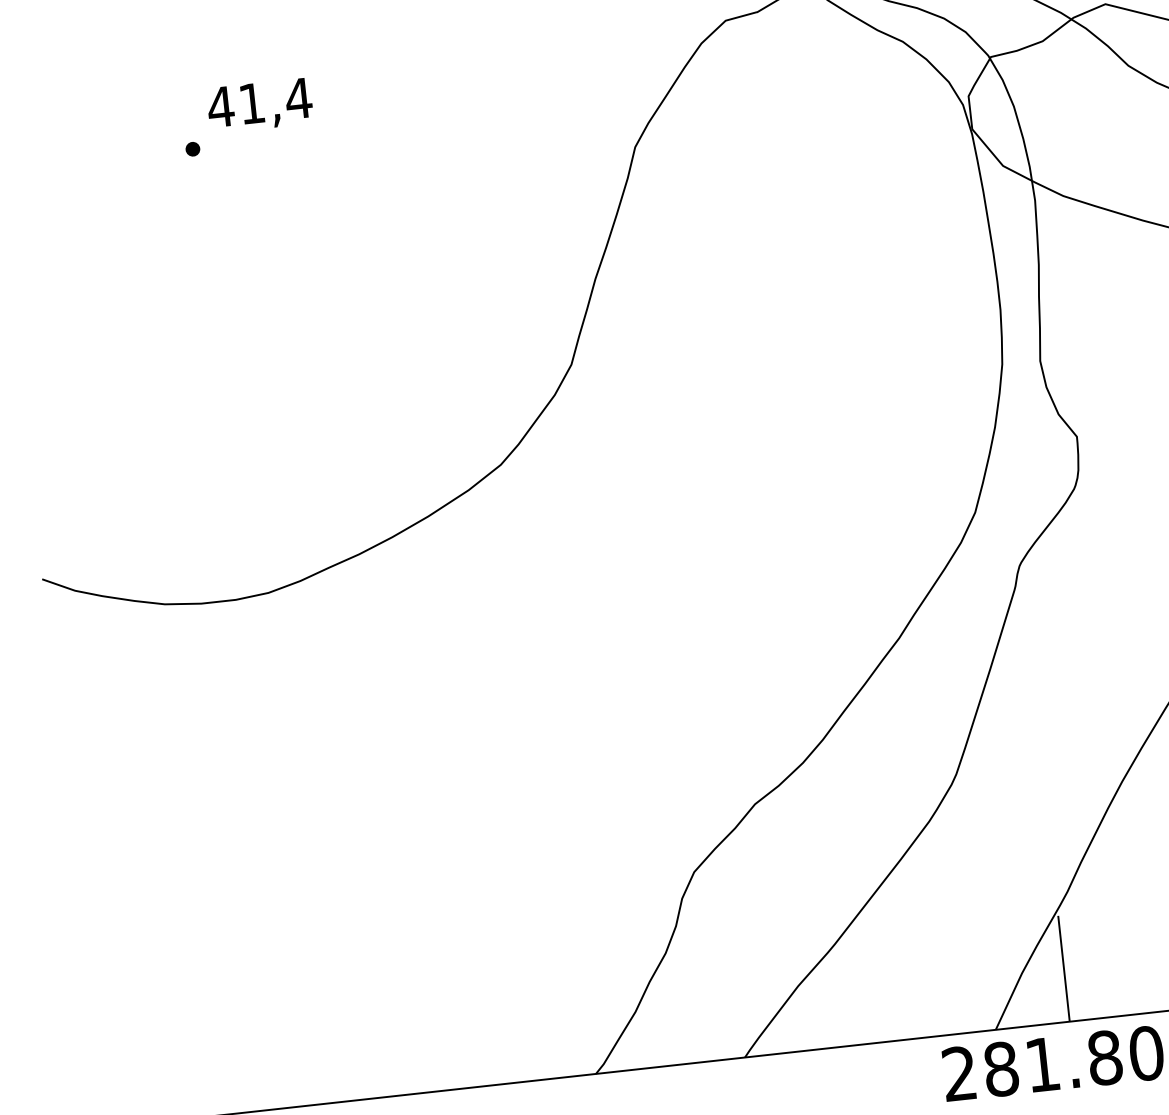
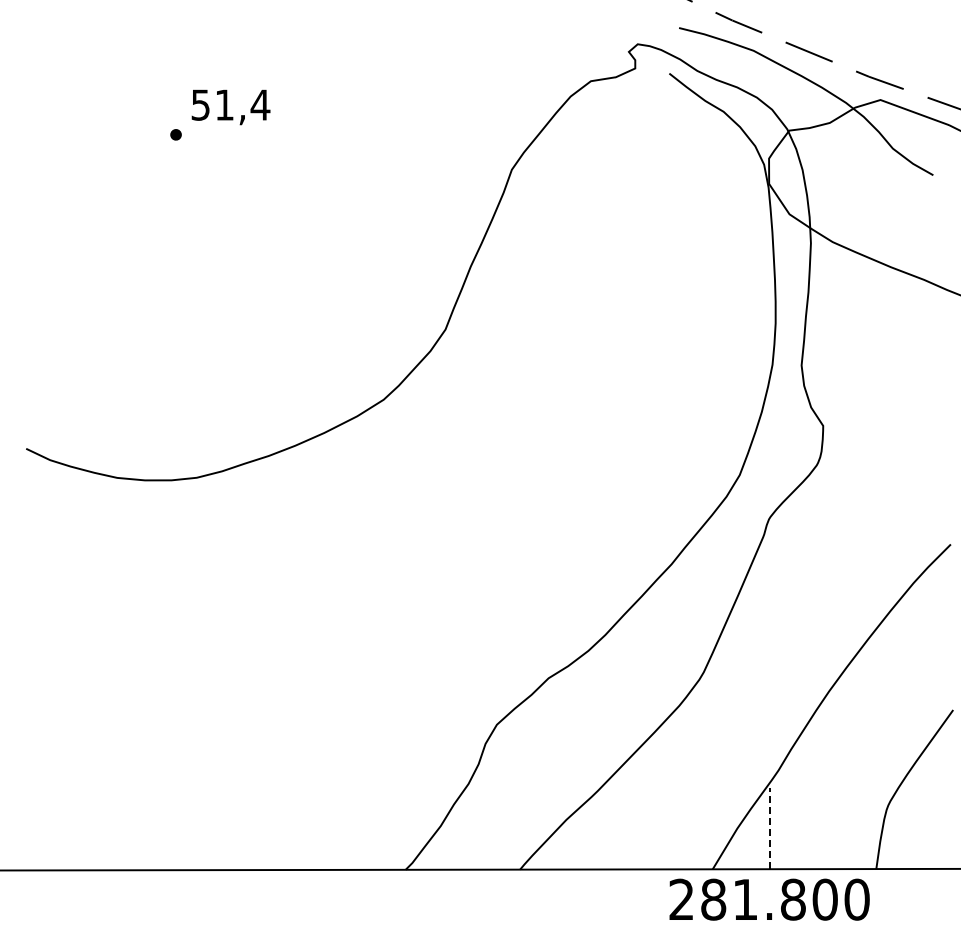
text: (220, 106) -> (200, 104), 41,4 -> 51,4
line: (1063, 968) -> (769, 828), solid -> dashed

